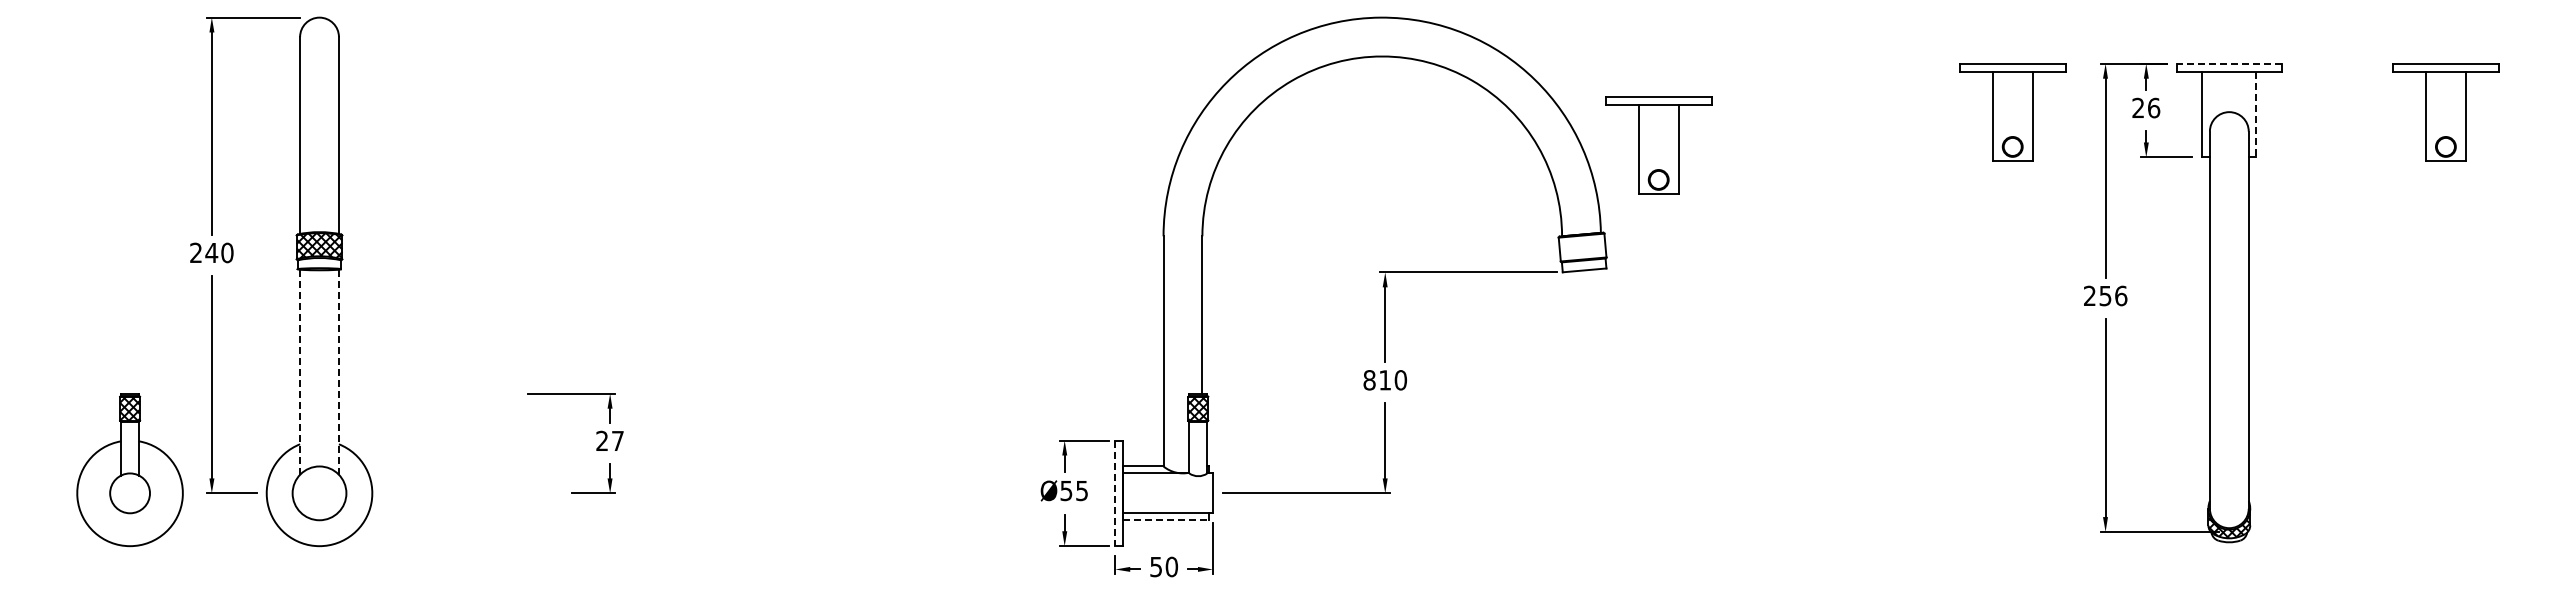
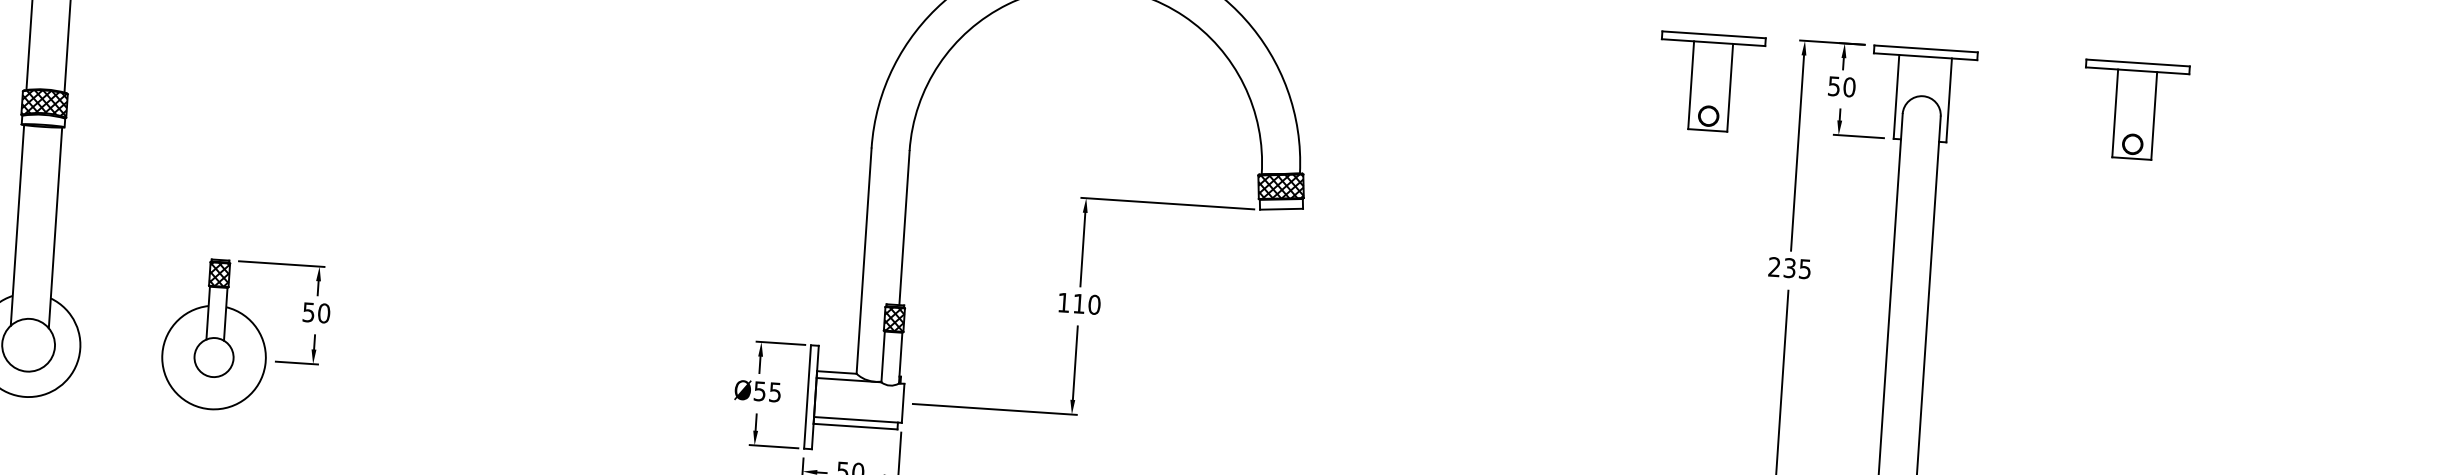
line: (2229, 63) -> (1926, 48), dashed -> solid
text: (2146, 107) -> (1842, 86), 26 -> 50
line: (2256, 114) -> (1949, 100), dashed -> solid
part: (1658, 145) -> (1362, 91), removed
hatch: (1582, 247) -> (1280, 186), added
text: (2113, 295) -> (1797, 268), 256 -> 235
line: (300, 372) -> (17, 225), dashed -> solid
line: (338, 372) -> (55, 228), dashed -> solid
text: (1369, 380) -> (1063, 303), 810 -> 110
text: (610, 440) -> (316, 312), 27 -> 50
part: (508, 470) -> (215, 335), added
line: (1115, 493) -> (807, 397), dashed -> solid
line: (1166, 520) -> (855, 426), dashed -> solid

